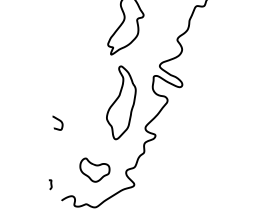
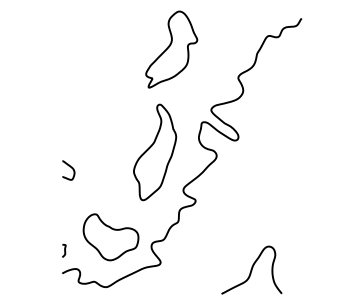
part: (94, 169) -> (110, 237), size x1.43
curve: (202, 182) -> (251, 269), added
curve: (50, 184) -> (64, 250), moved

